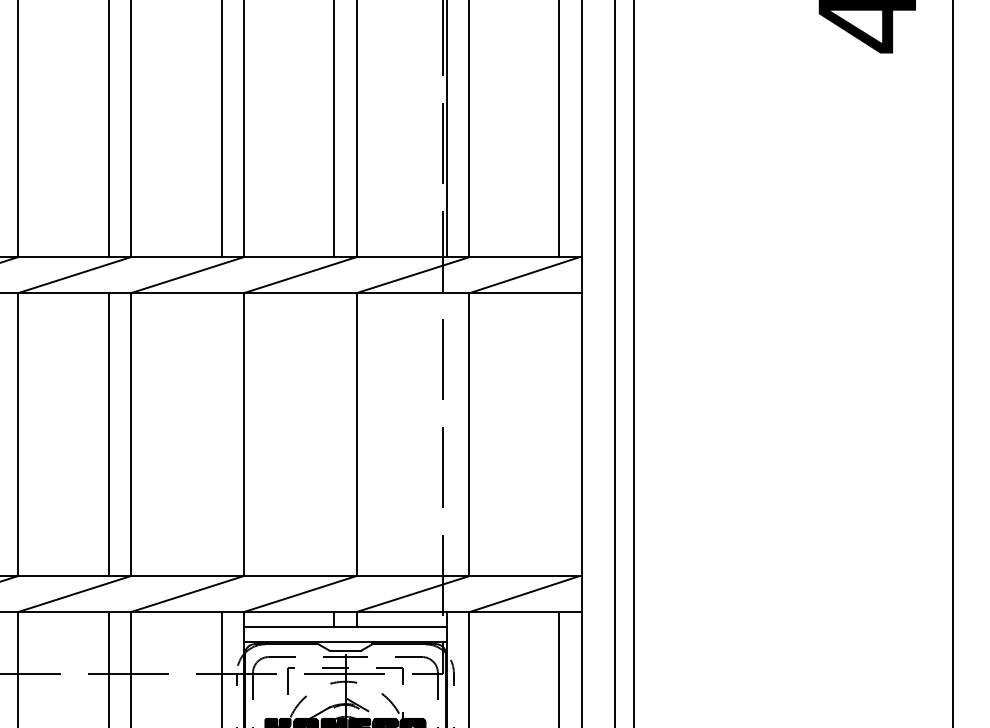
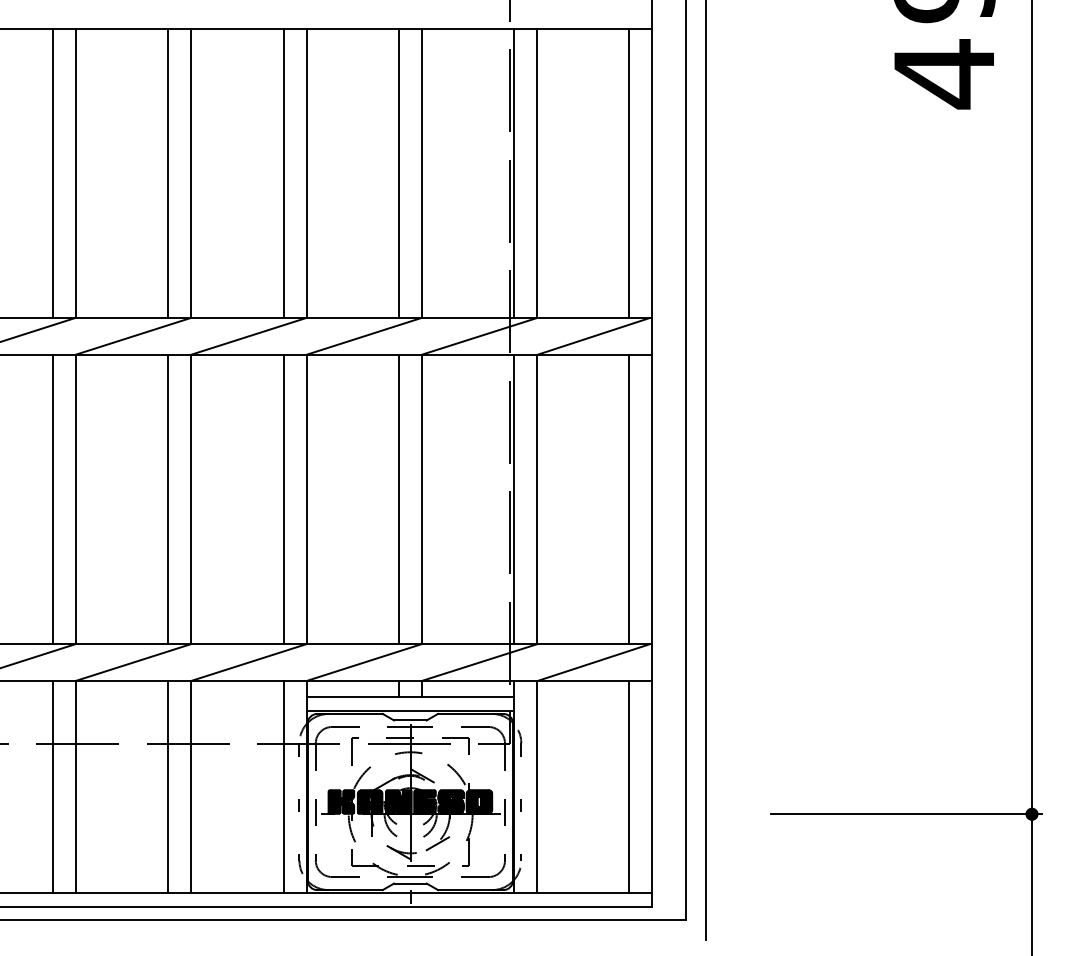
line: (221, 434) -> (283, 499), added
line: (333, 434) -> (398, 499), added
line: (447, 434) -> (514, 499), added
line: (559, 434) -> (629, 499), added

